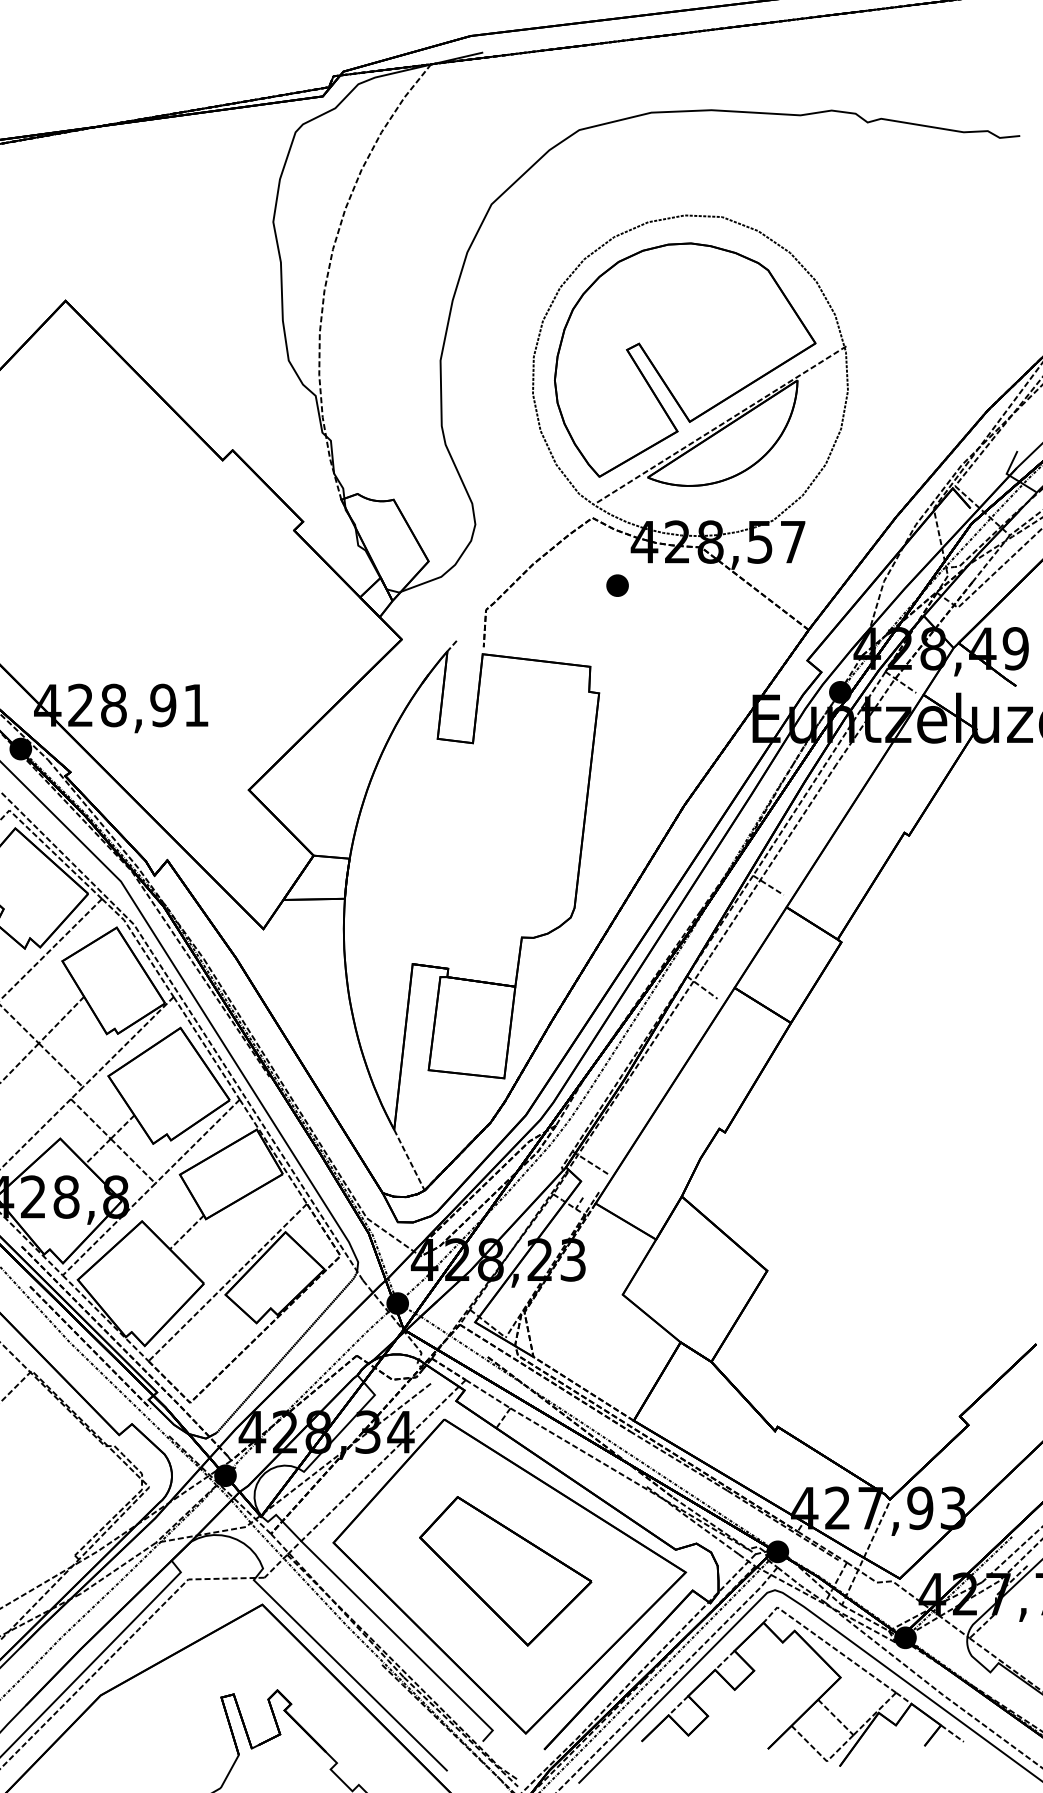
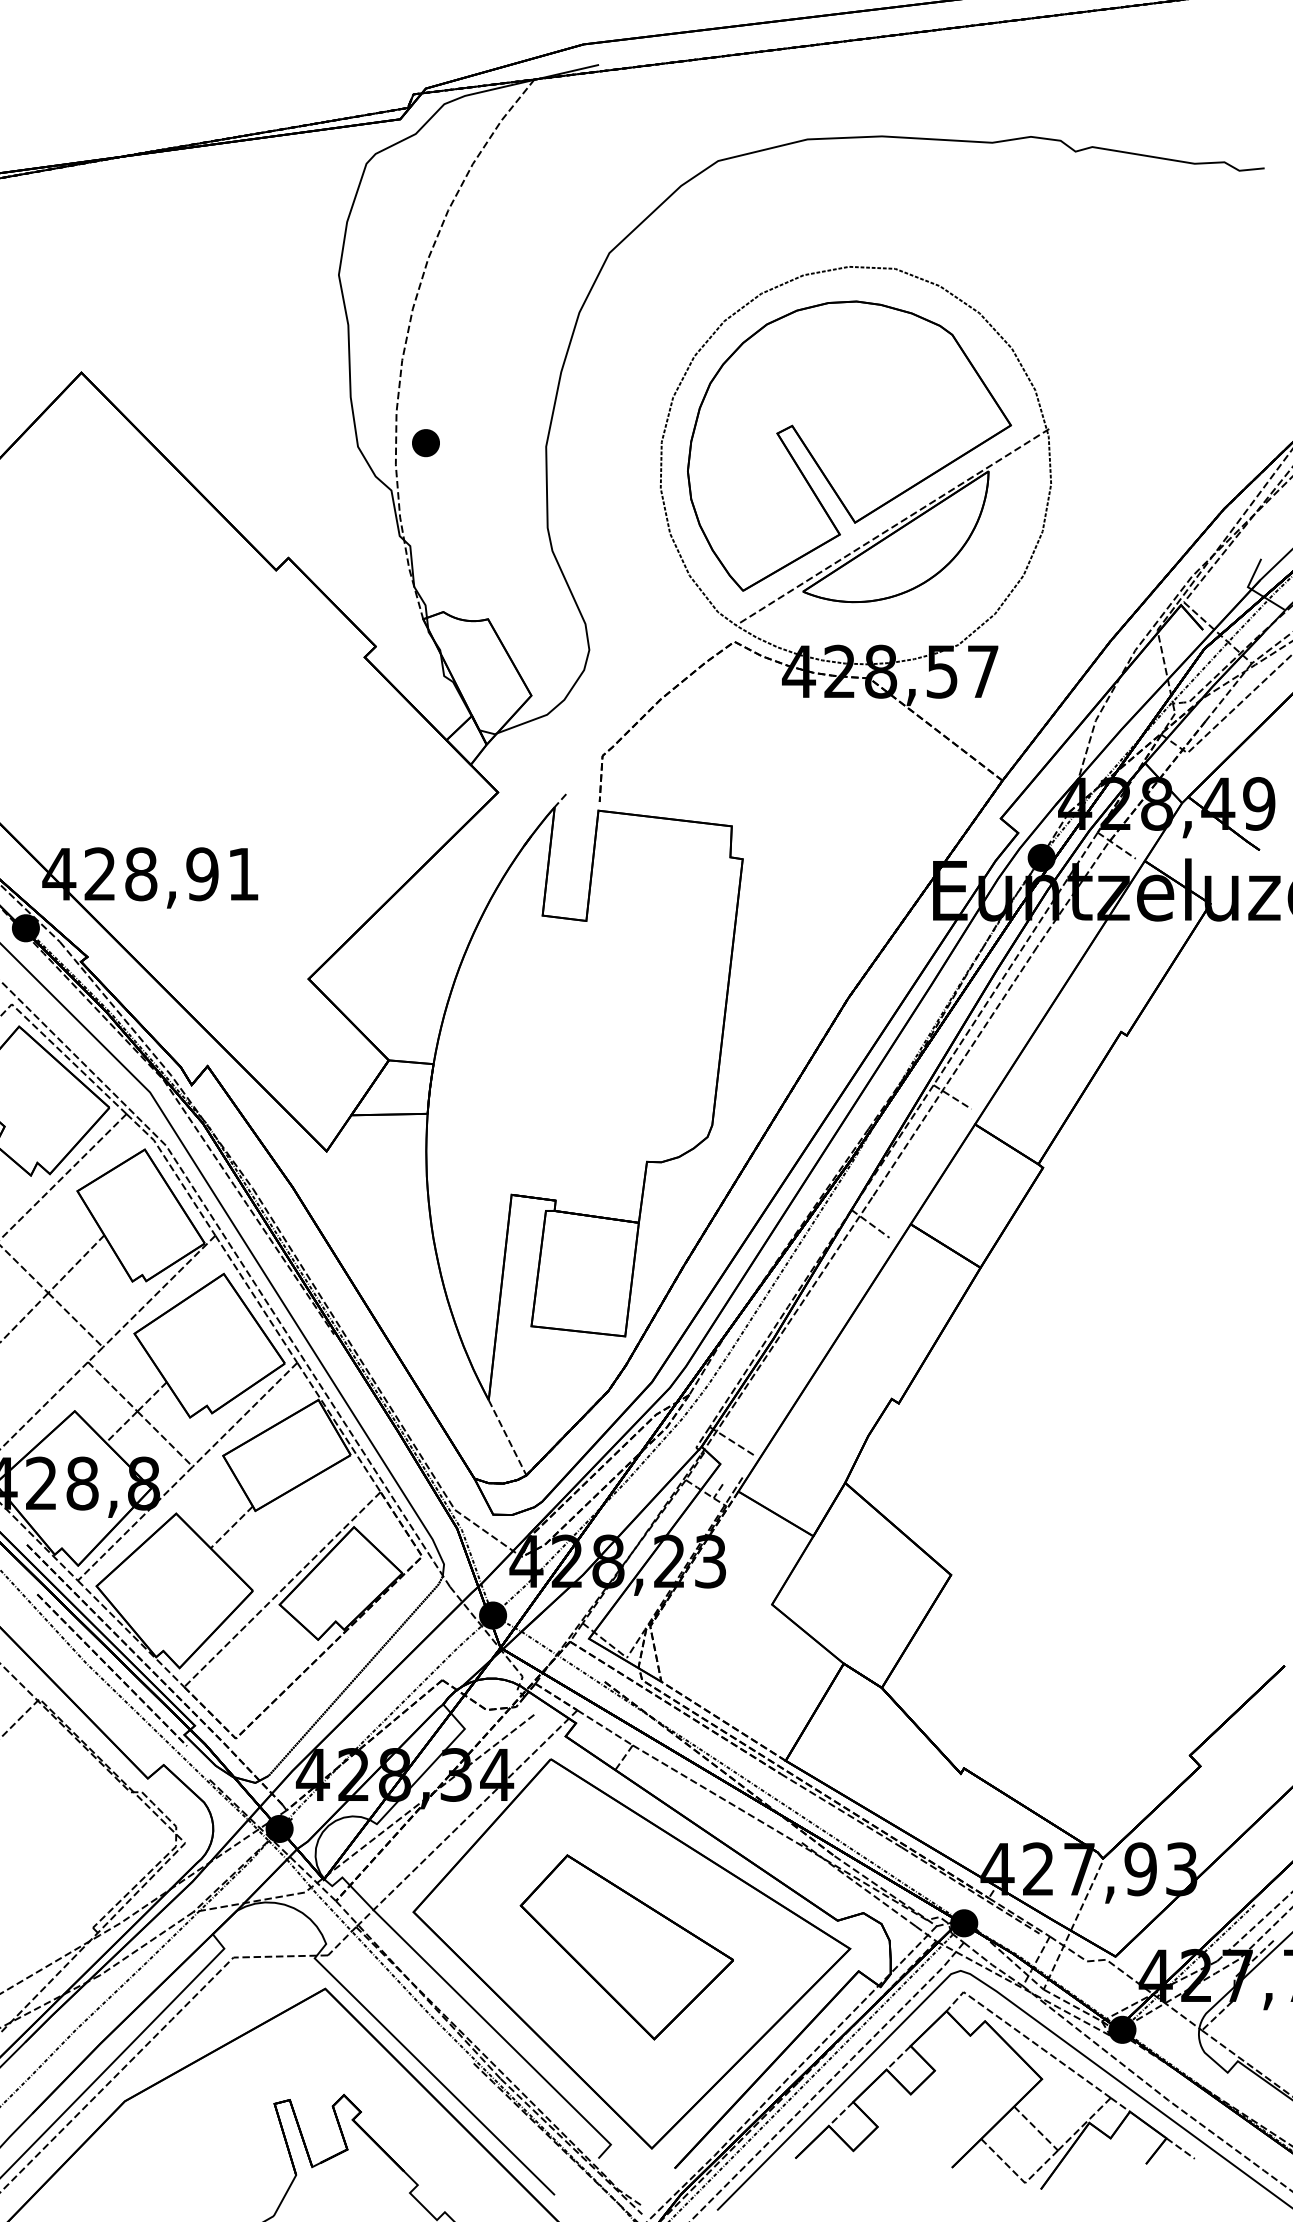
part: (617, 585) -> (425, 442), moved

